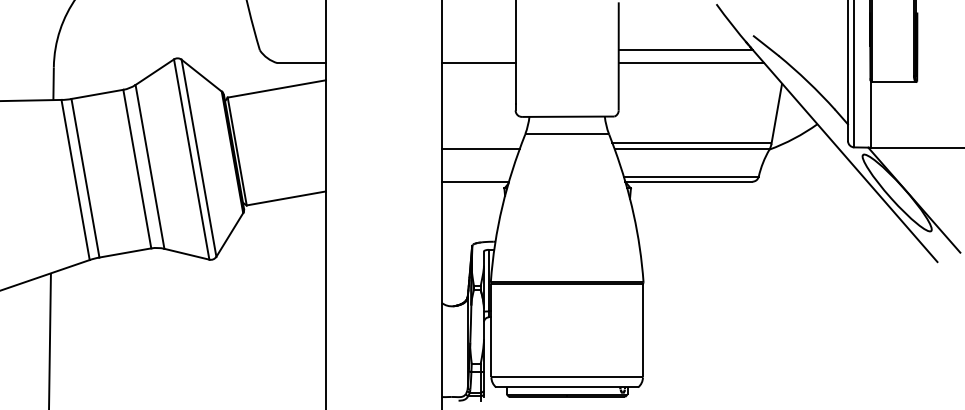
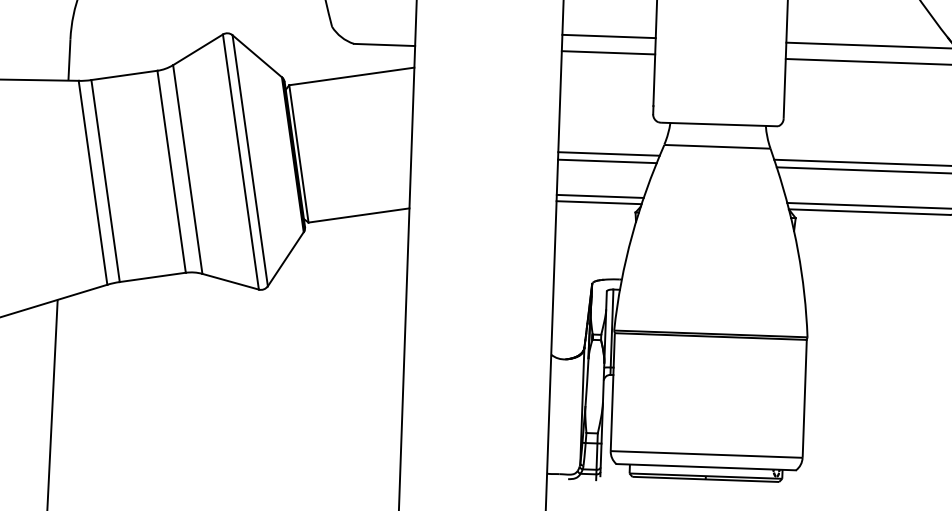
line: (478, 50) -> (608, 36), added
line: (481, 143) -> (608, 154), added
line: (475, 176) -> (599, 196), added

